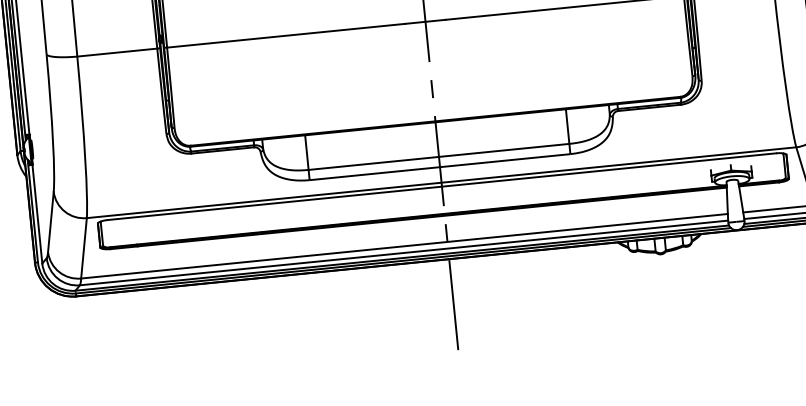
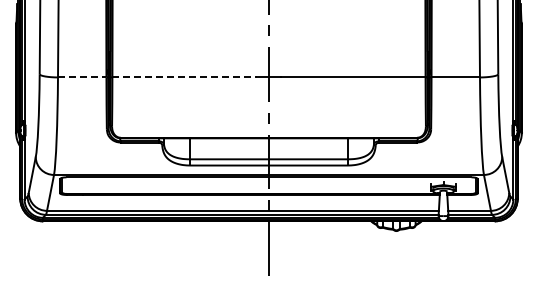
line: (287, 35) -> (185, 77), solid -> dashed
line: (117, 52) -> (82, 77), solid -> dashed

